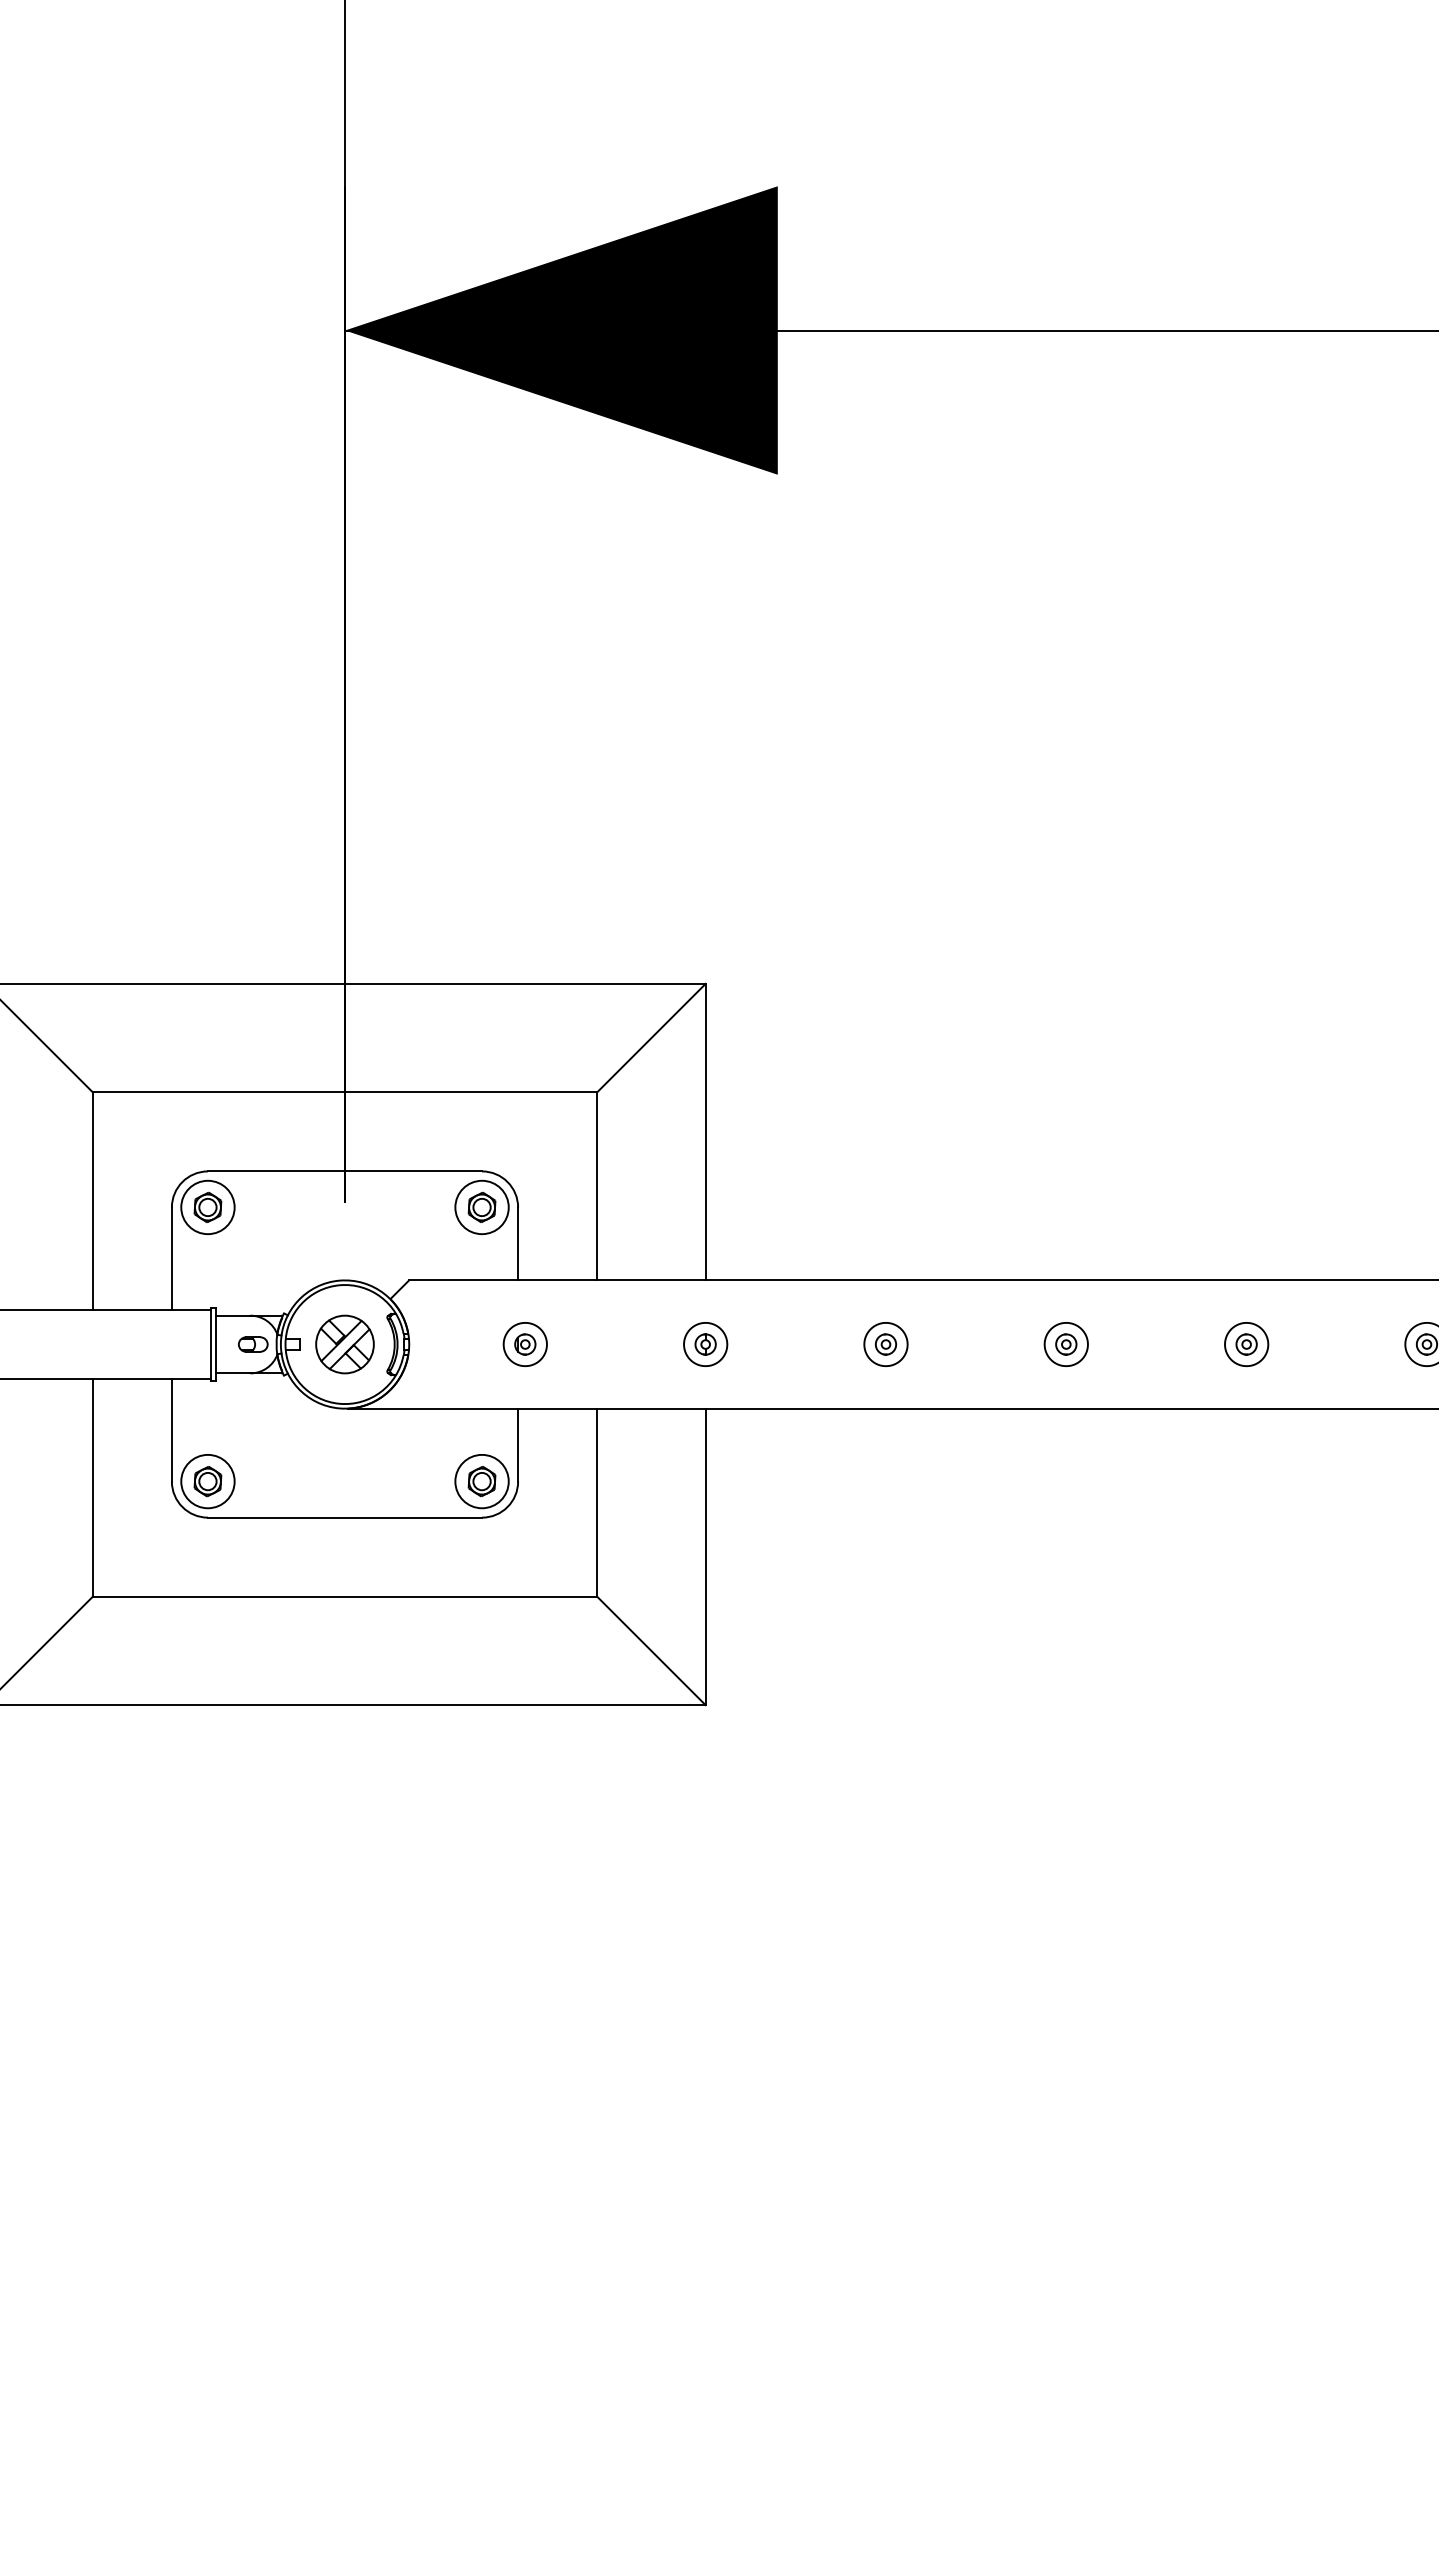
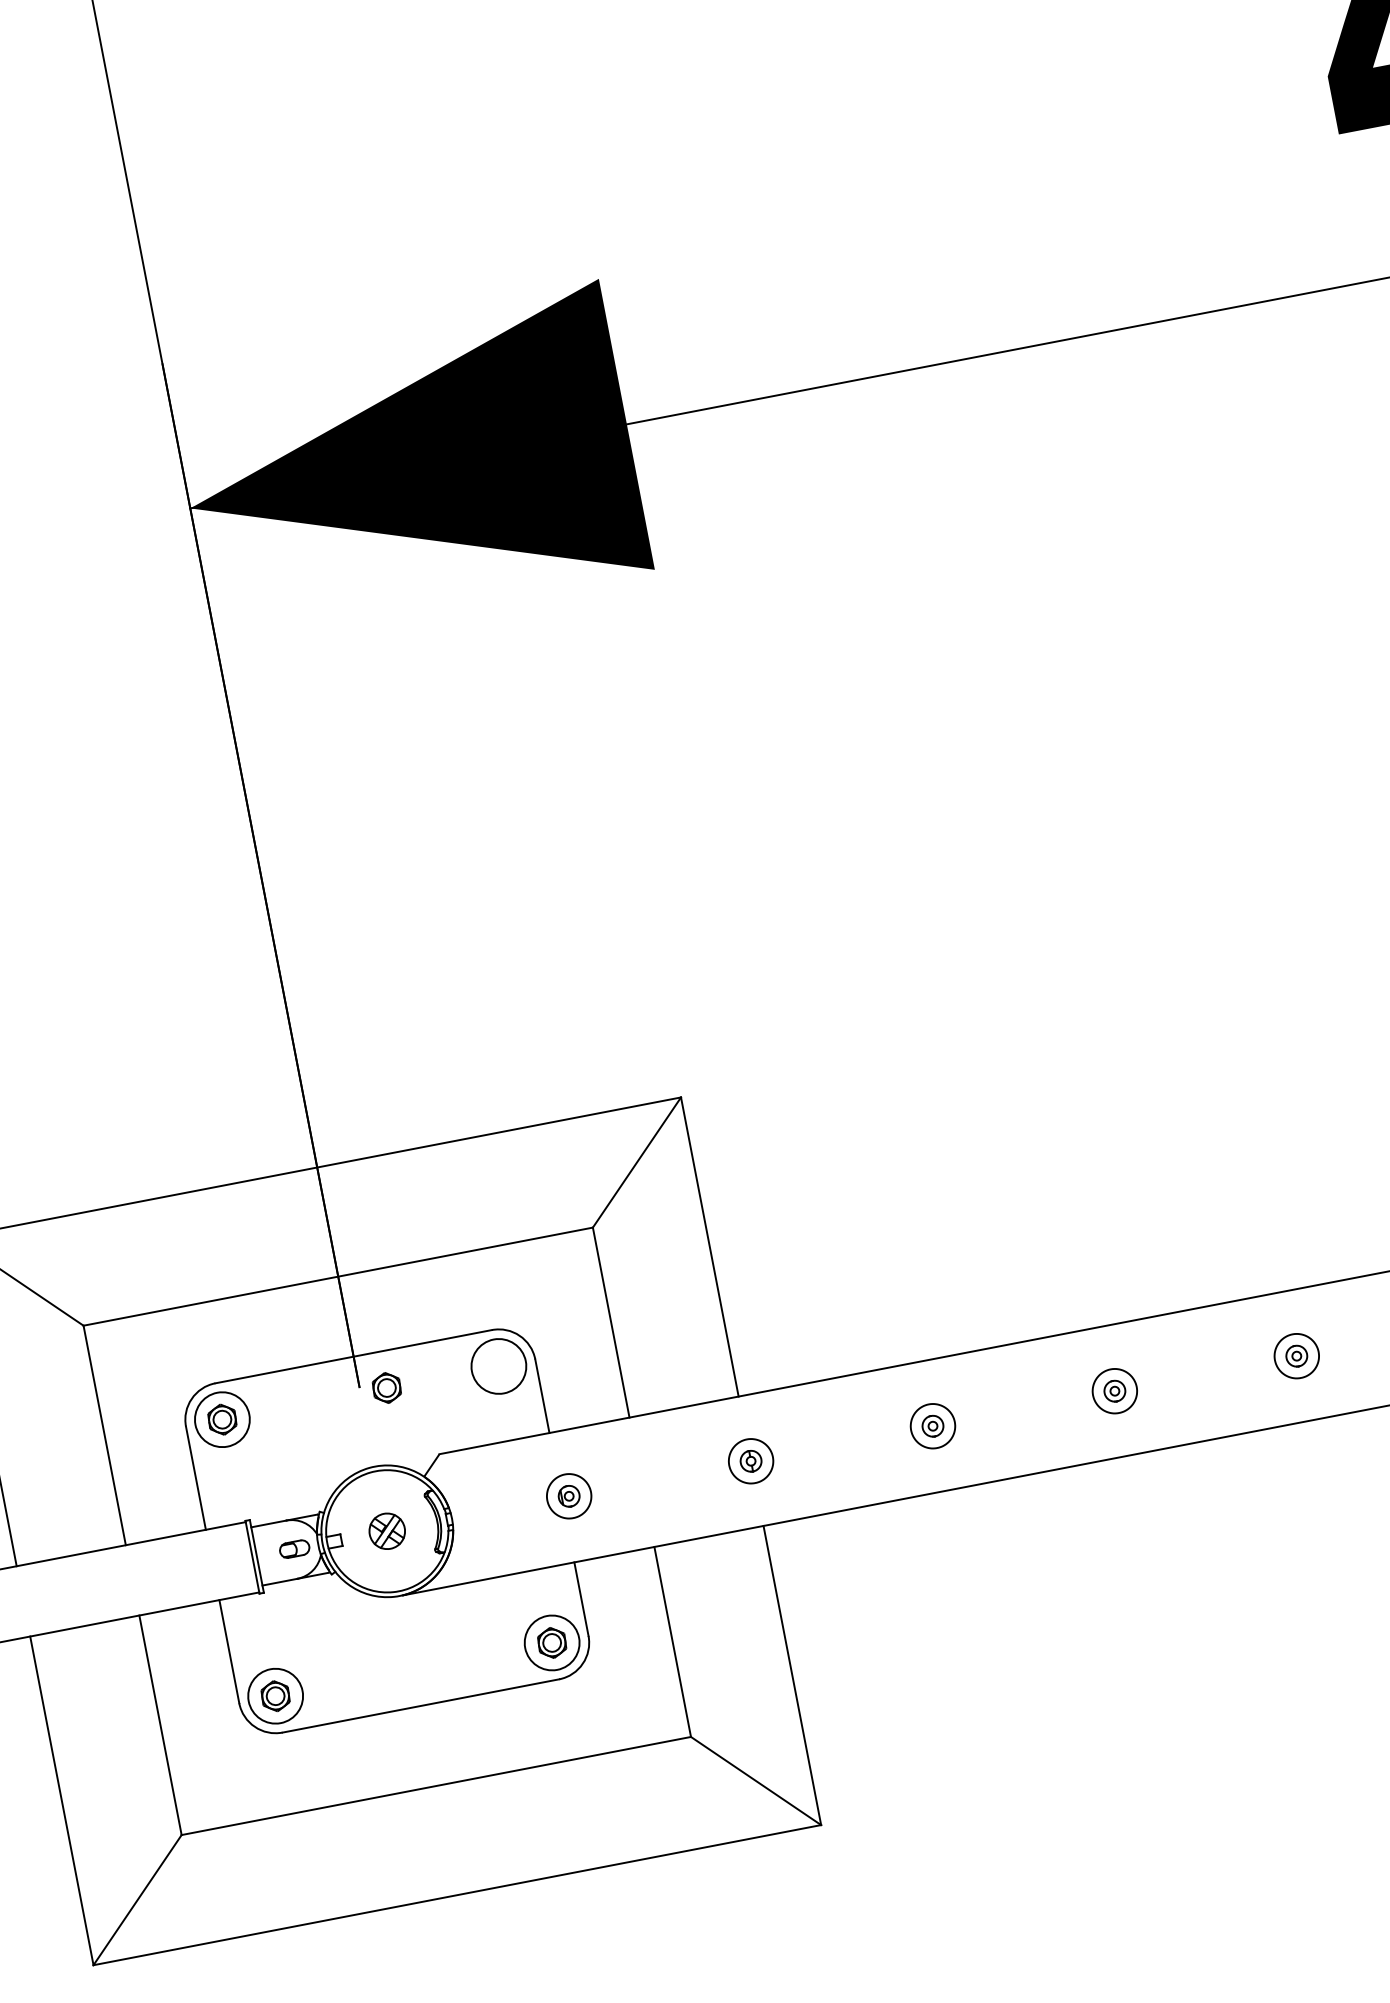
part: (481, 1206) -> (386, 1387), moved
part: (344, 1344) -> (386, 1531), size x0.6

